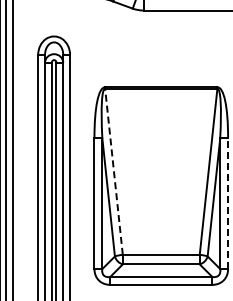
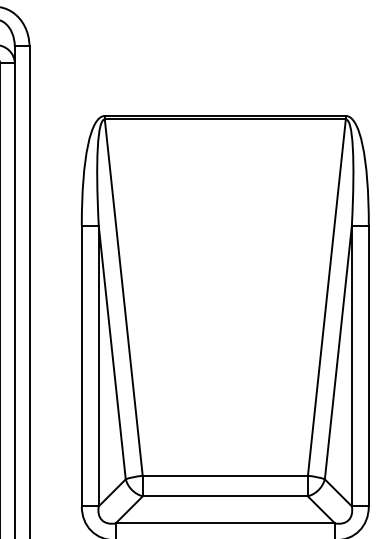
line: (113, 171) -> (122, 296), dashed -> solid
line: (228, 203) -> (369, 365), dashed -> solid

